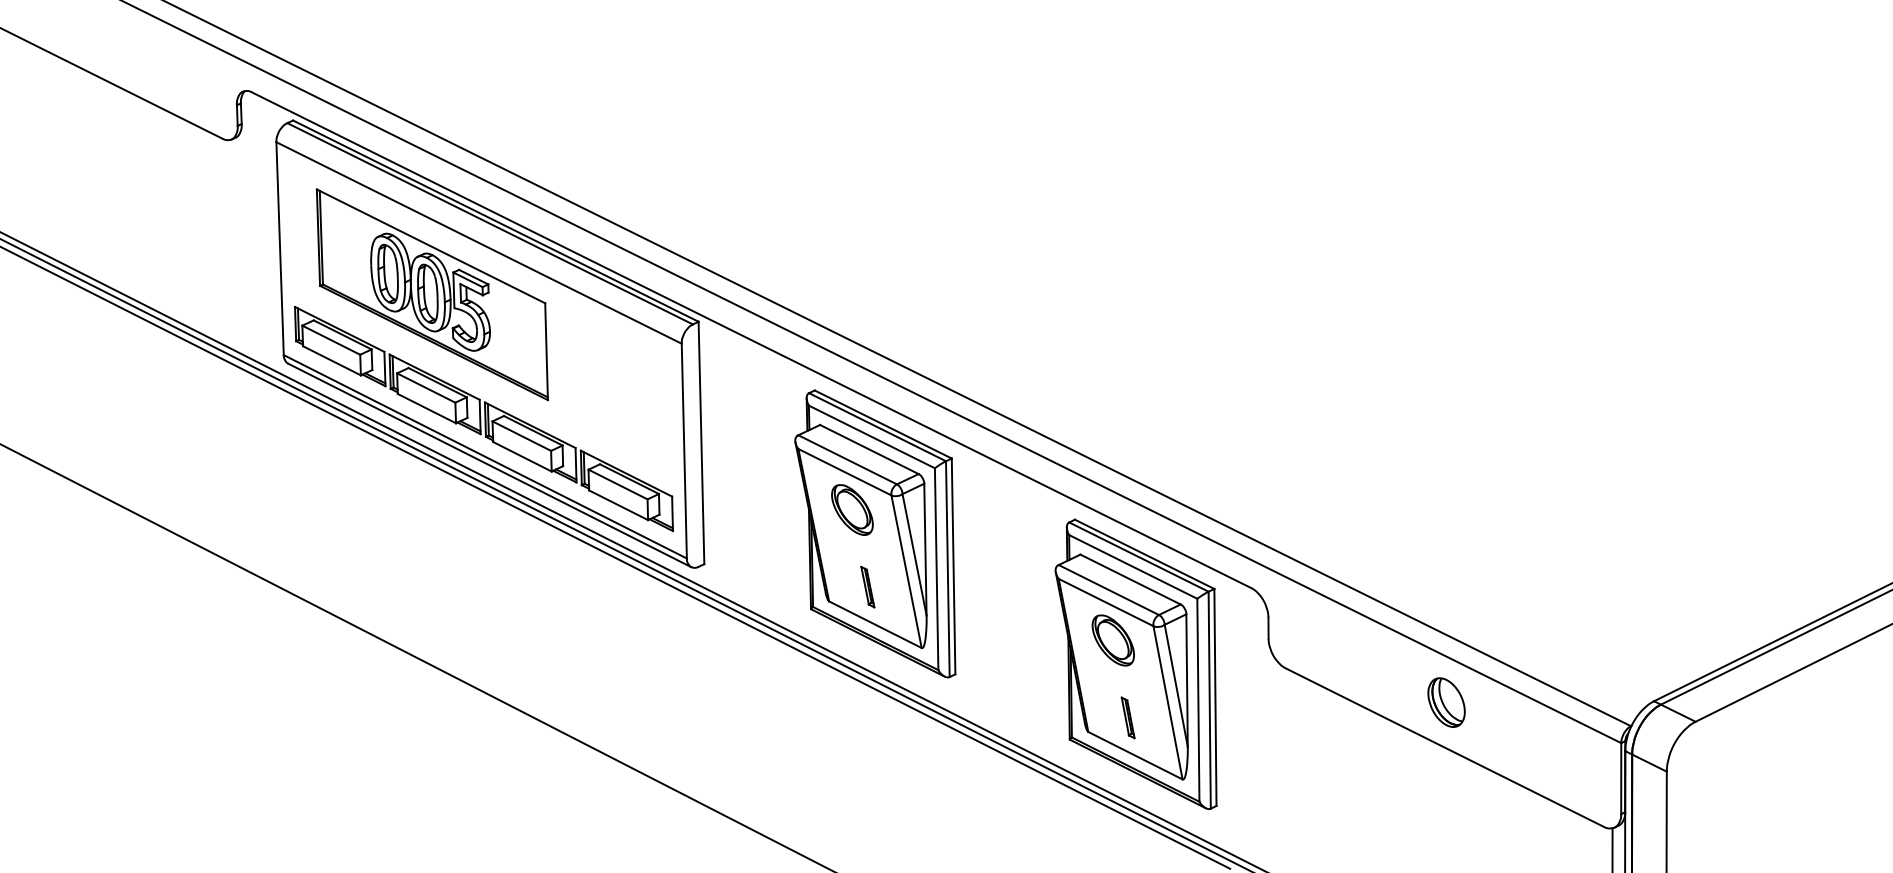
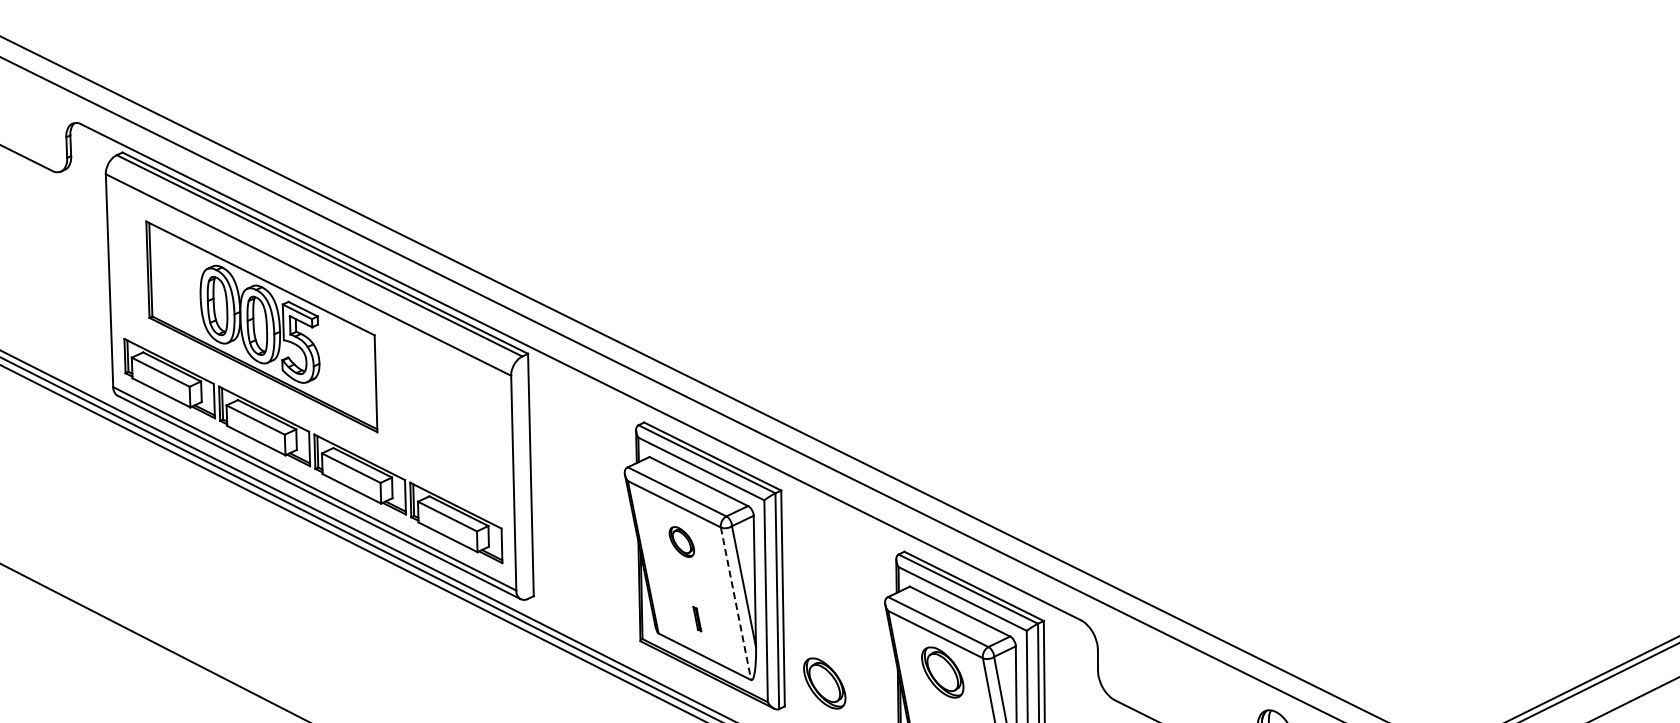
part: (852, 509) -> (681, 541), size x0.6
line: (906, 571) -> (735, 603), solid -> dashed
part: (867, 586) -> (696, 618), size x0.6
part: (994, 651) -> (823, 683), added

